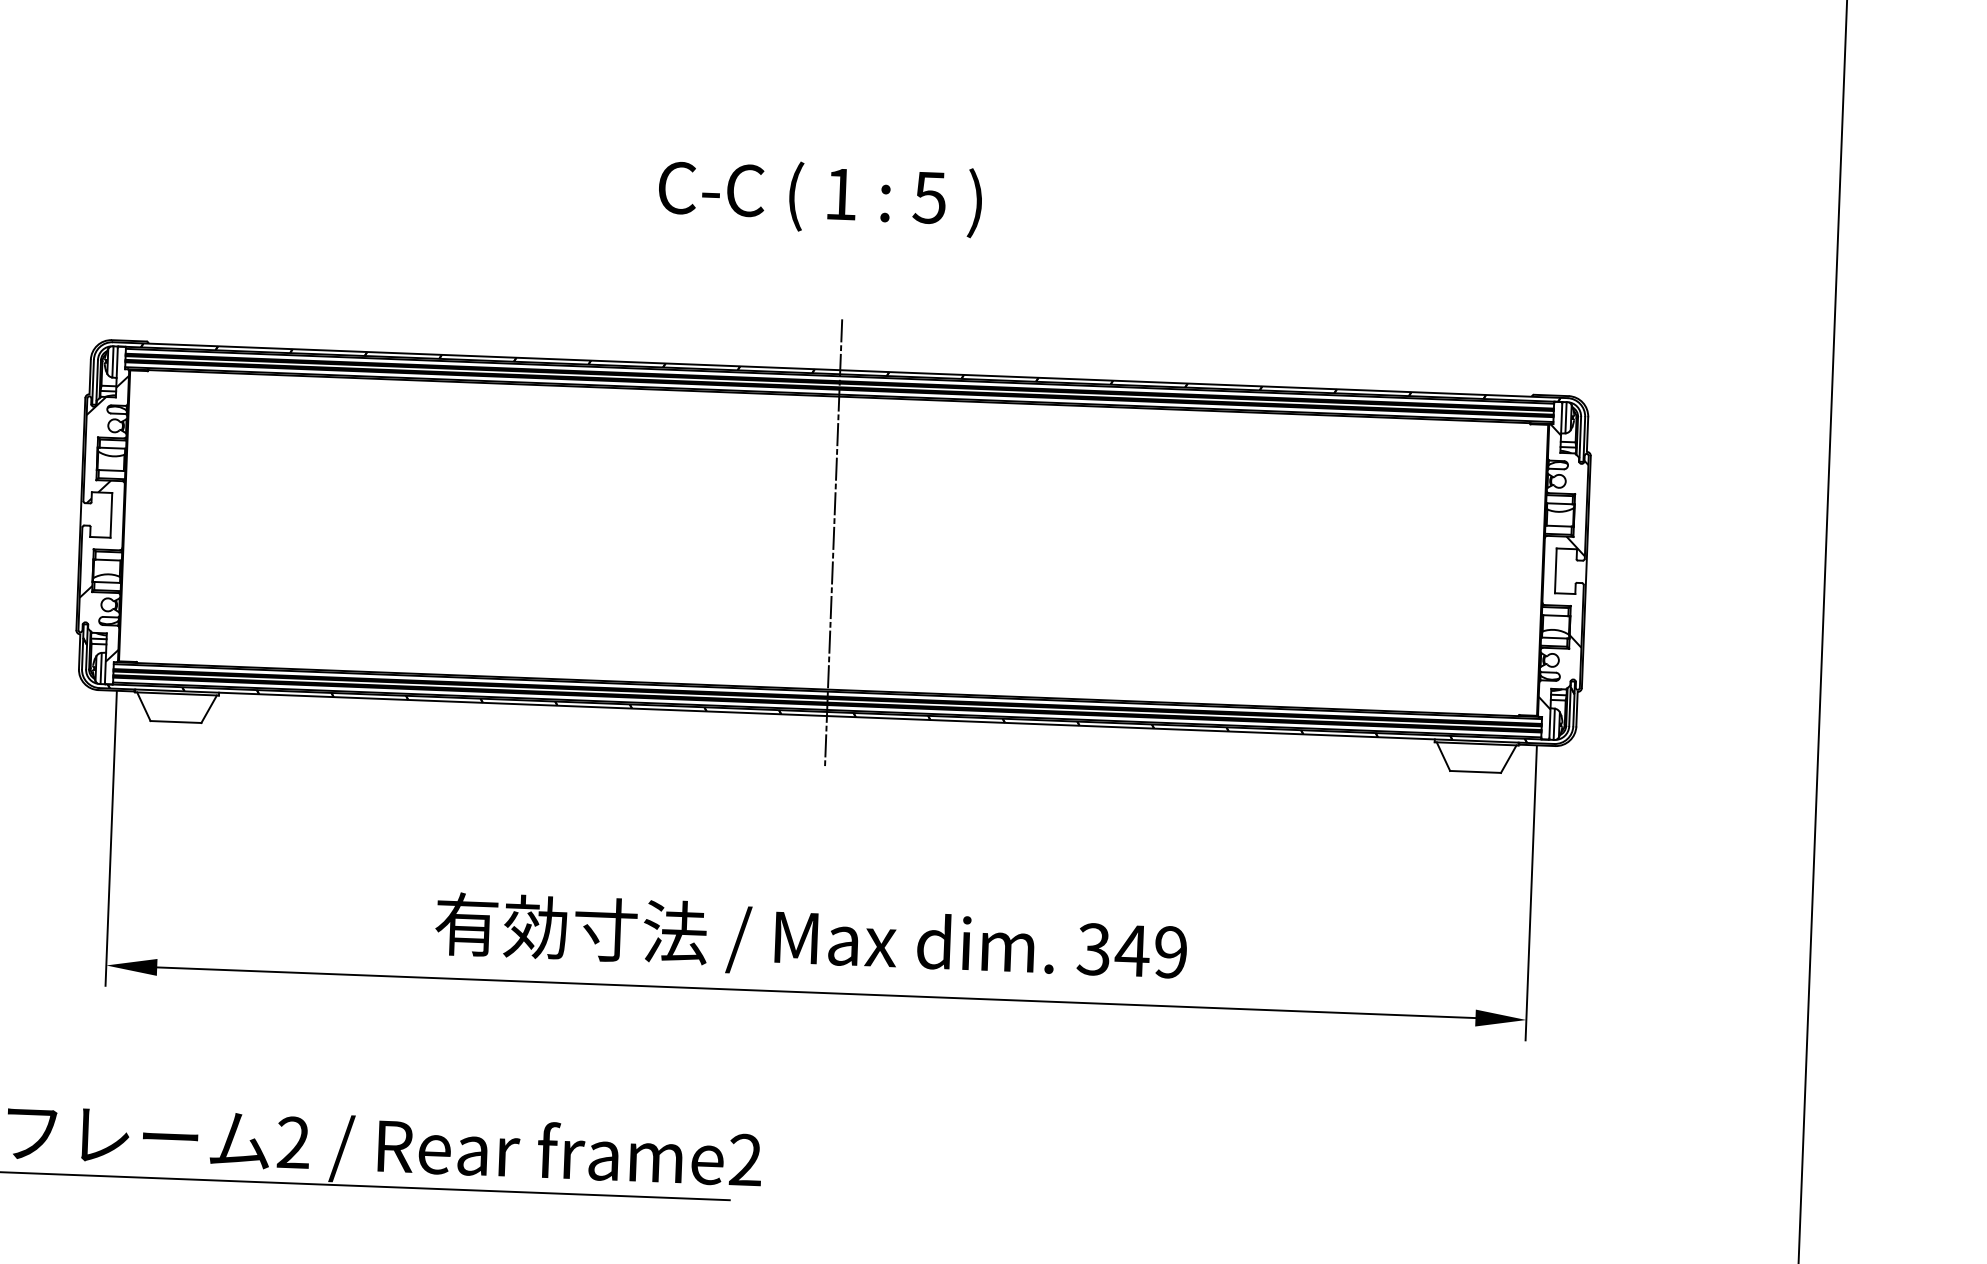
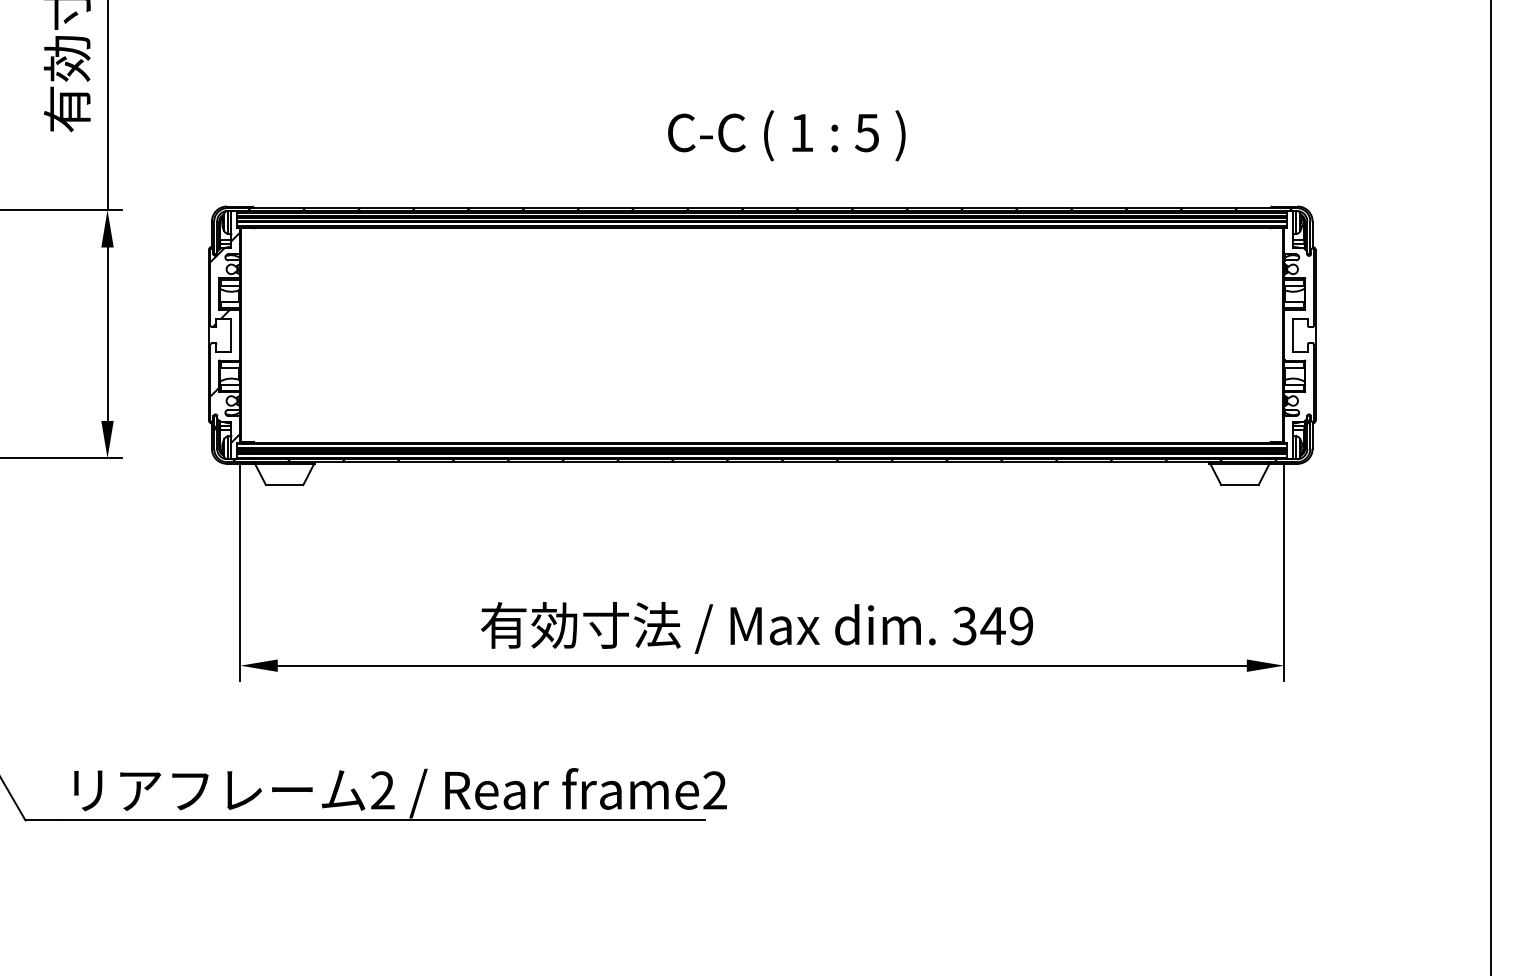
text: (819, 196) -> (786, 135), moved
line: (833, 542) -> (762, 334), removed
hatch: (1564, 567) -> (1299, 332), removed

